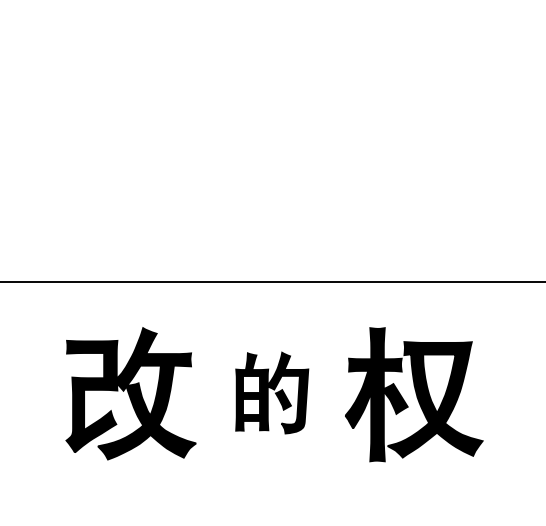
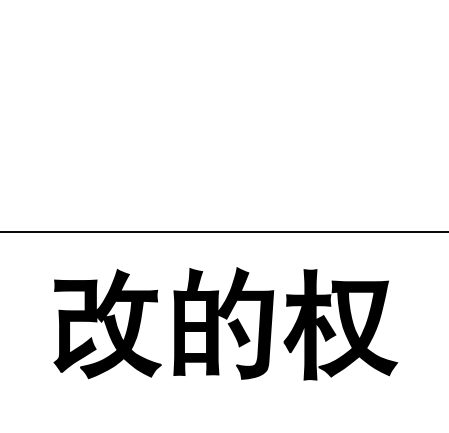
part: (271, 393) -> (223, 323), size x1.67

